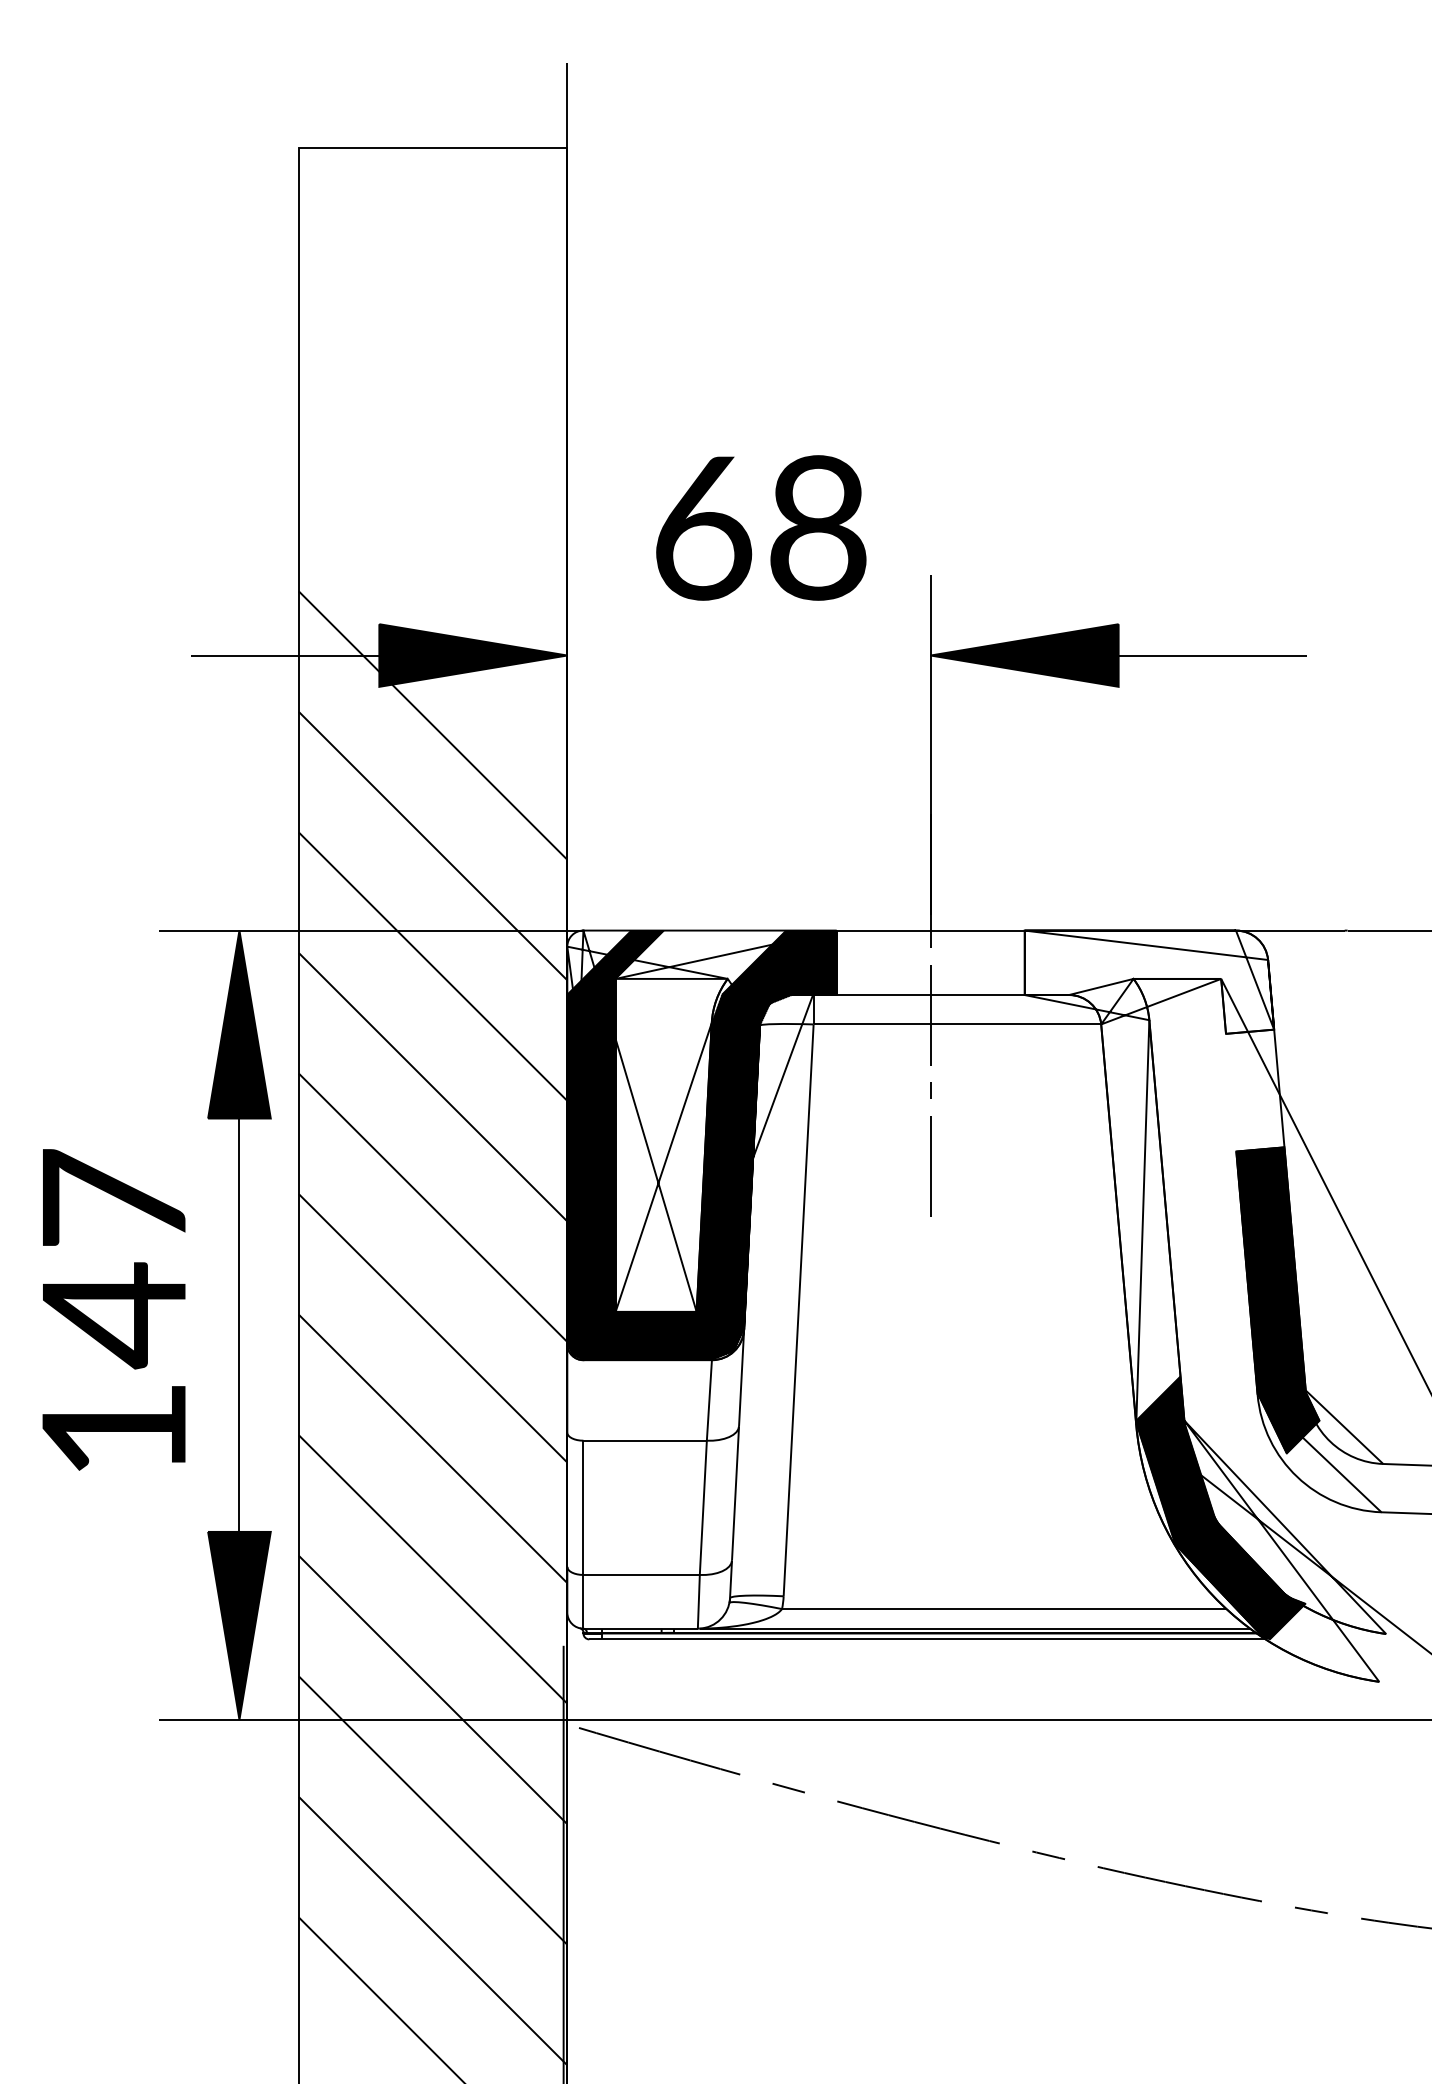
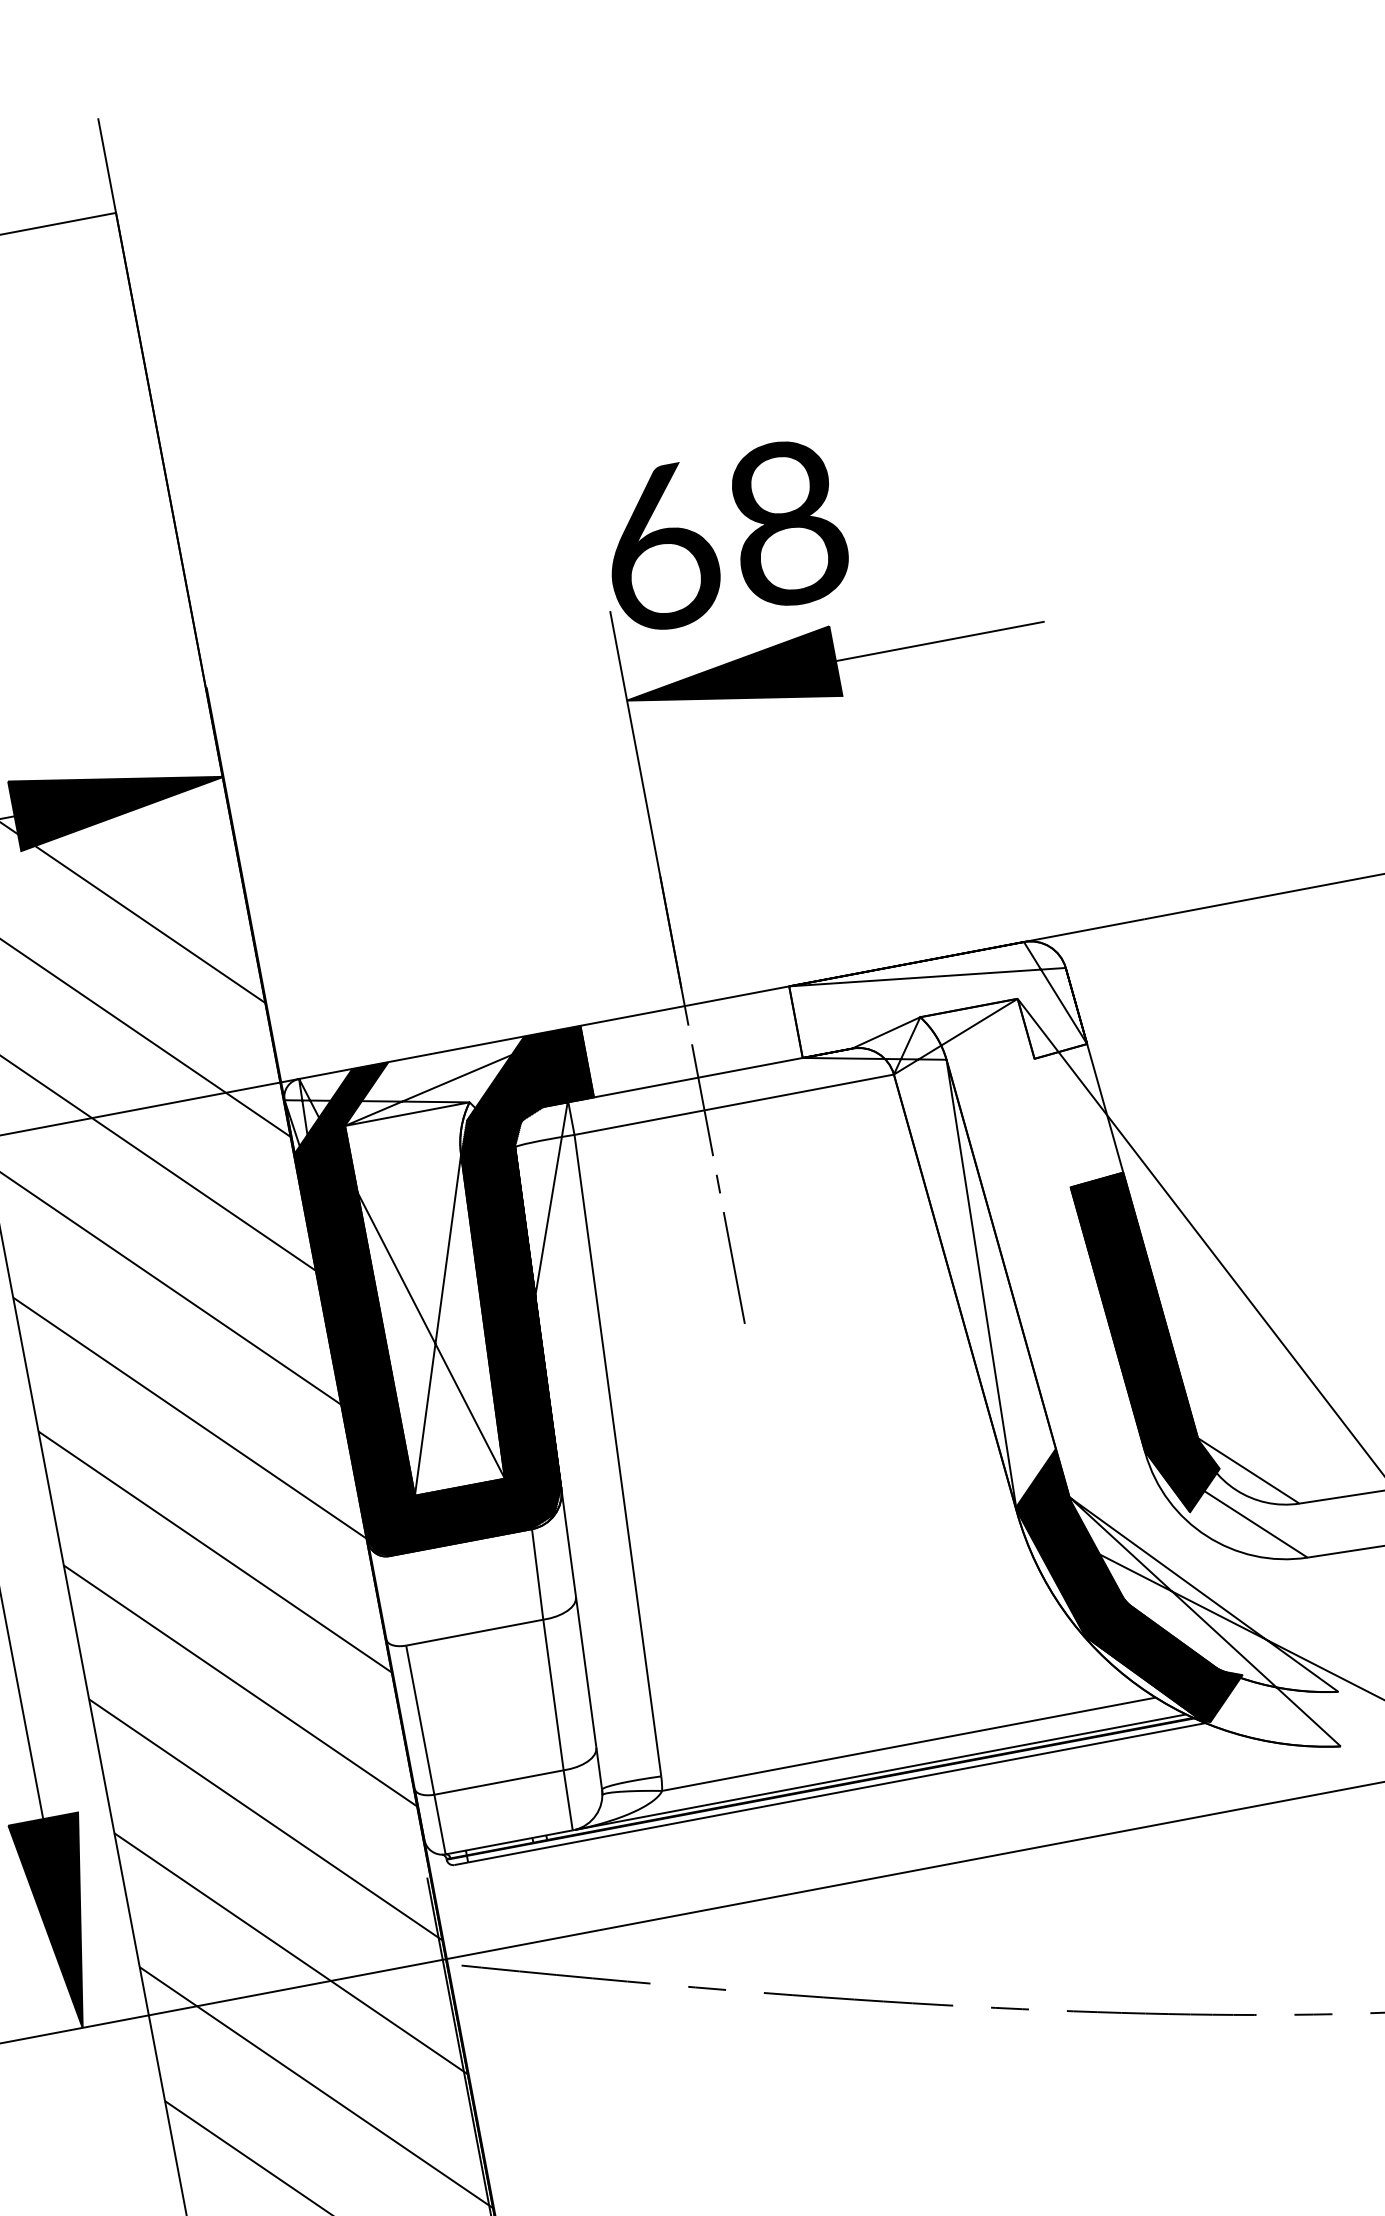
text: (761, 527) -> (724, 534), moved

